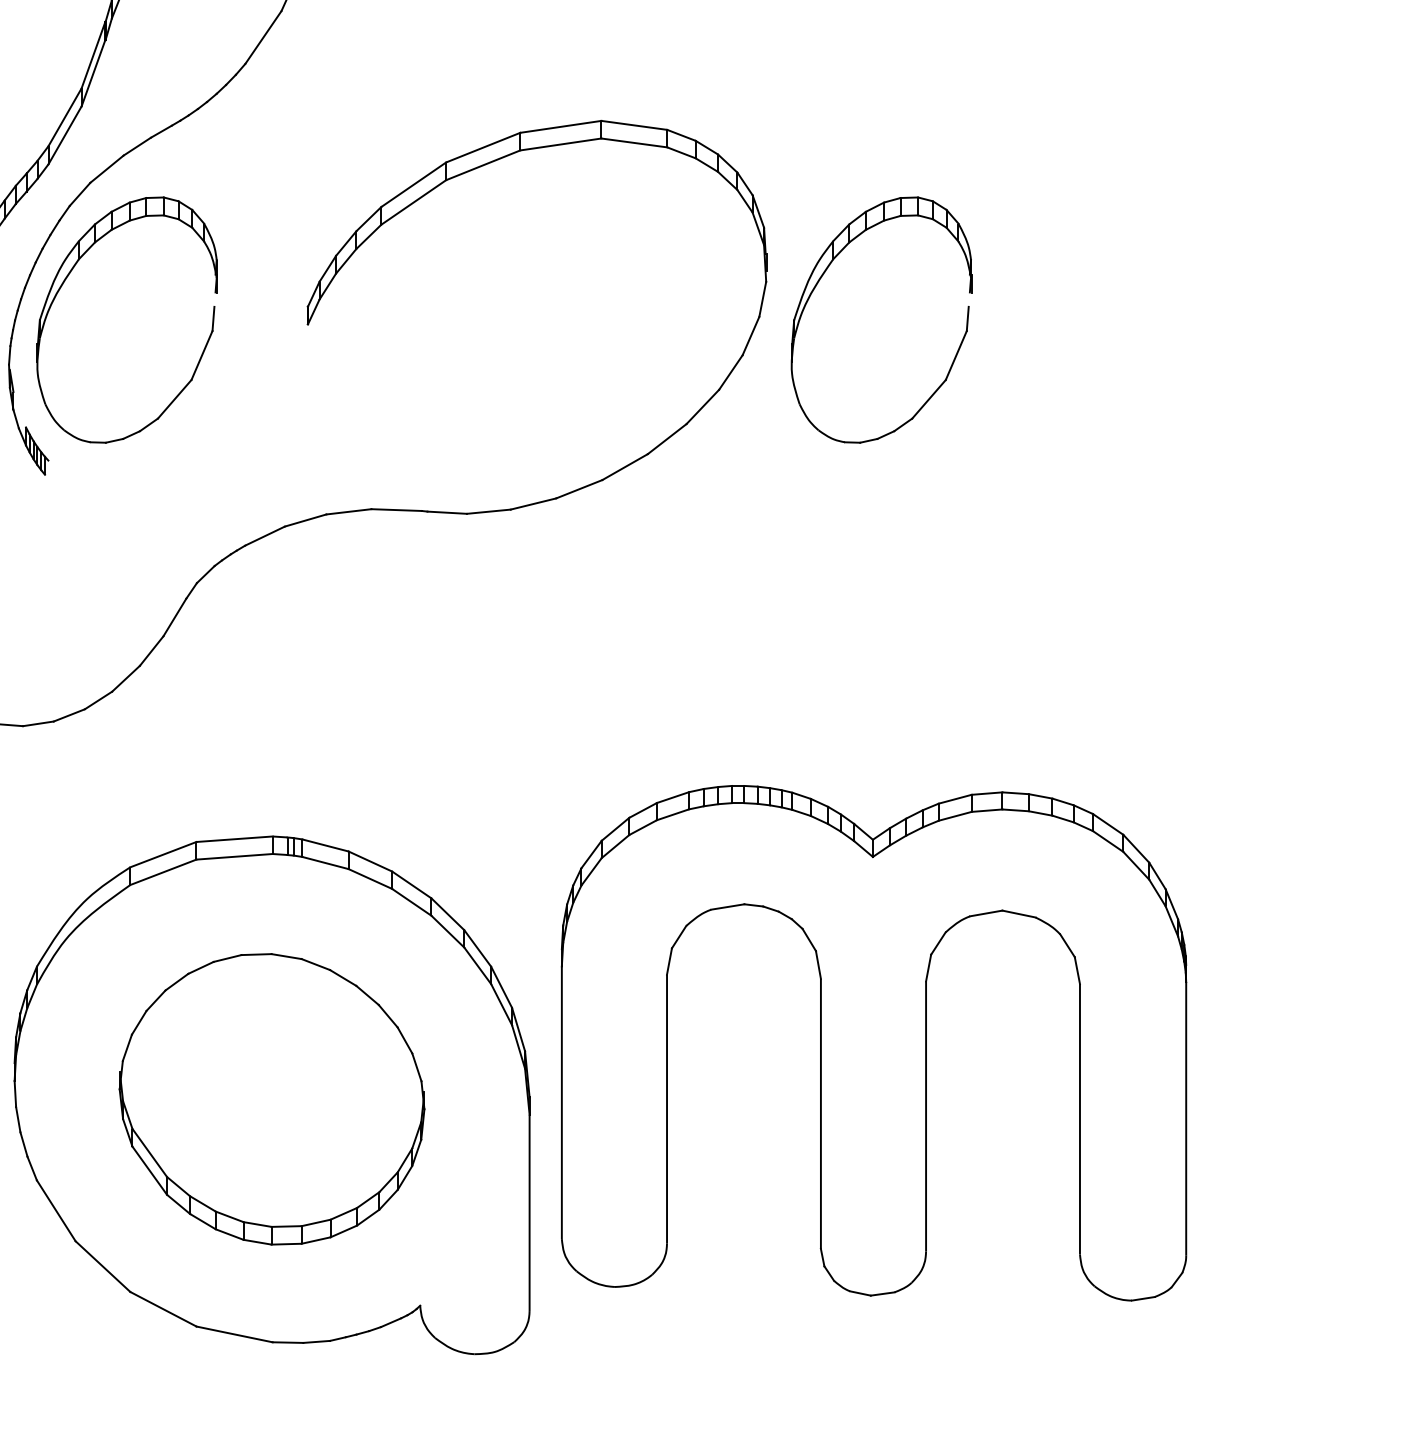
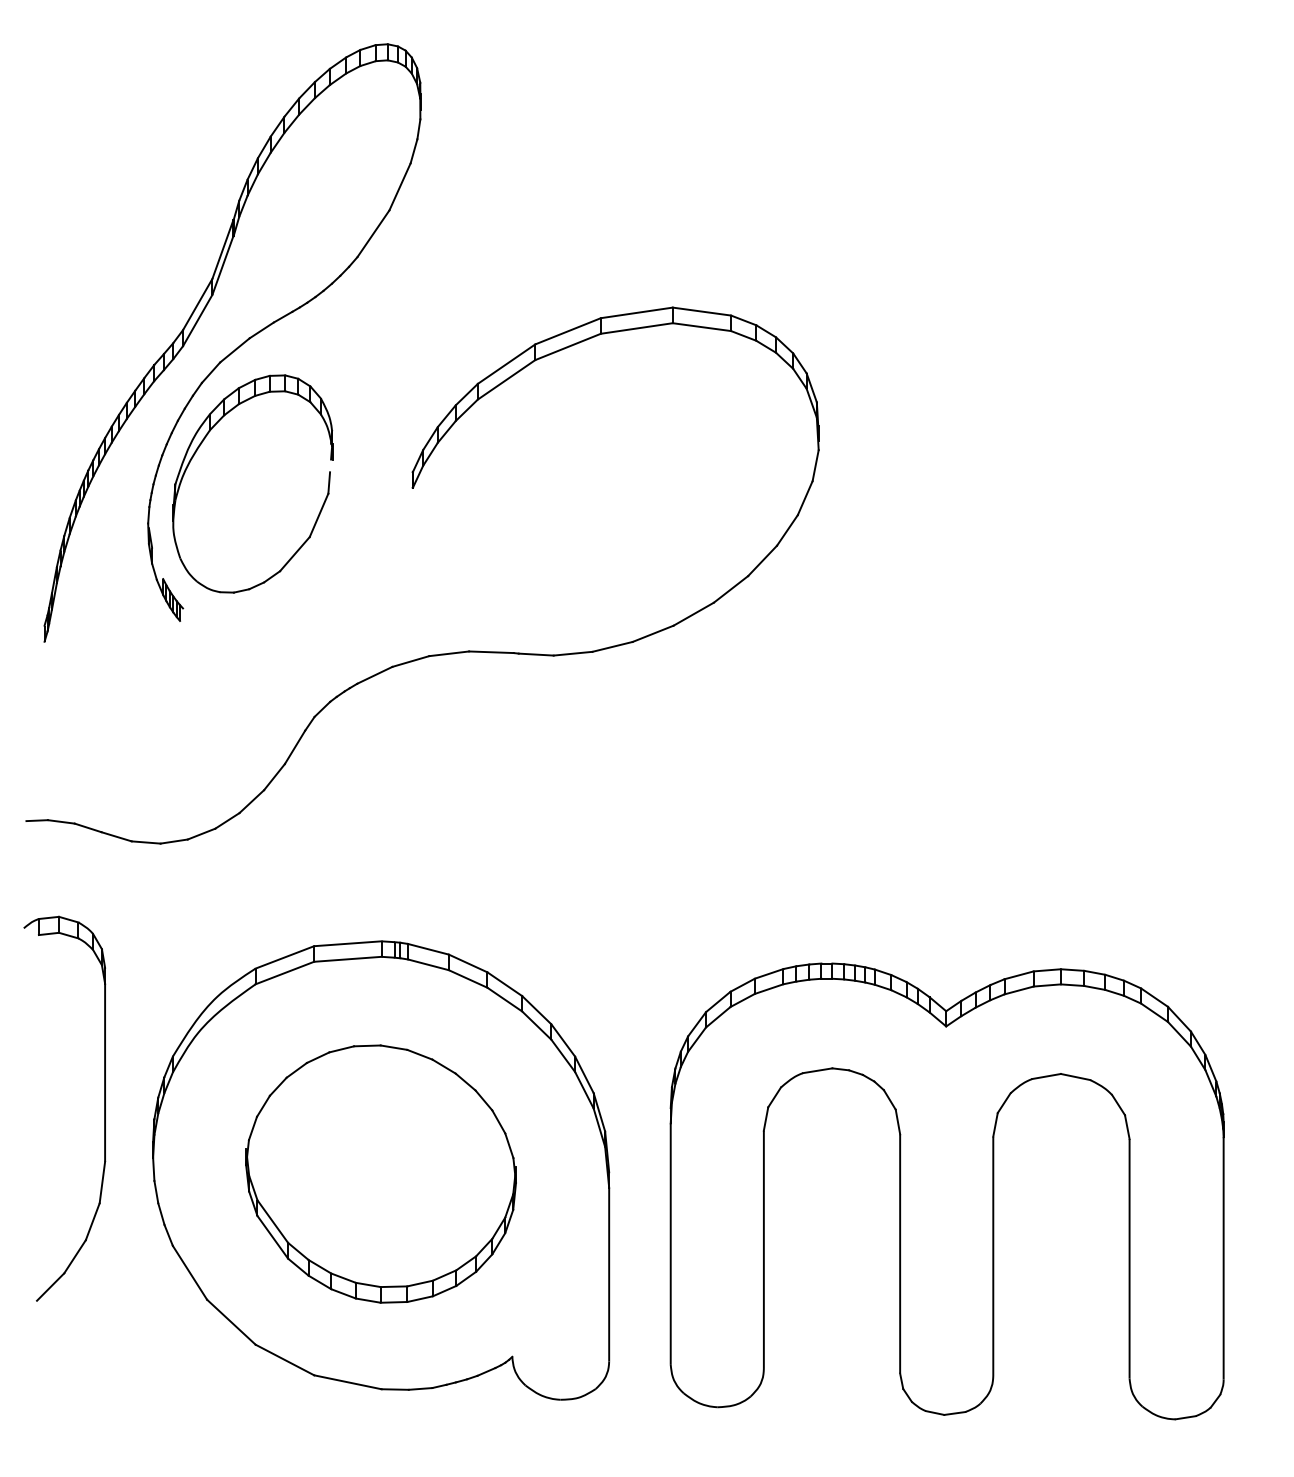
part: (820, 281) -> (866, 449), removed
part: (873, 1043) -> (946, 1191), moved

